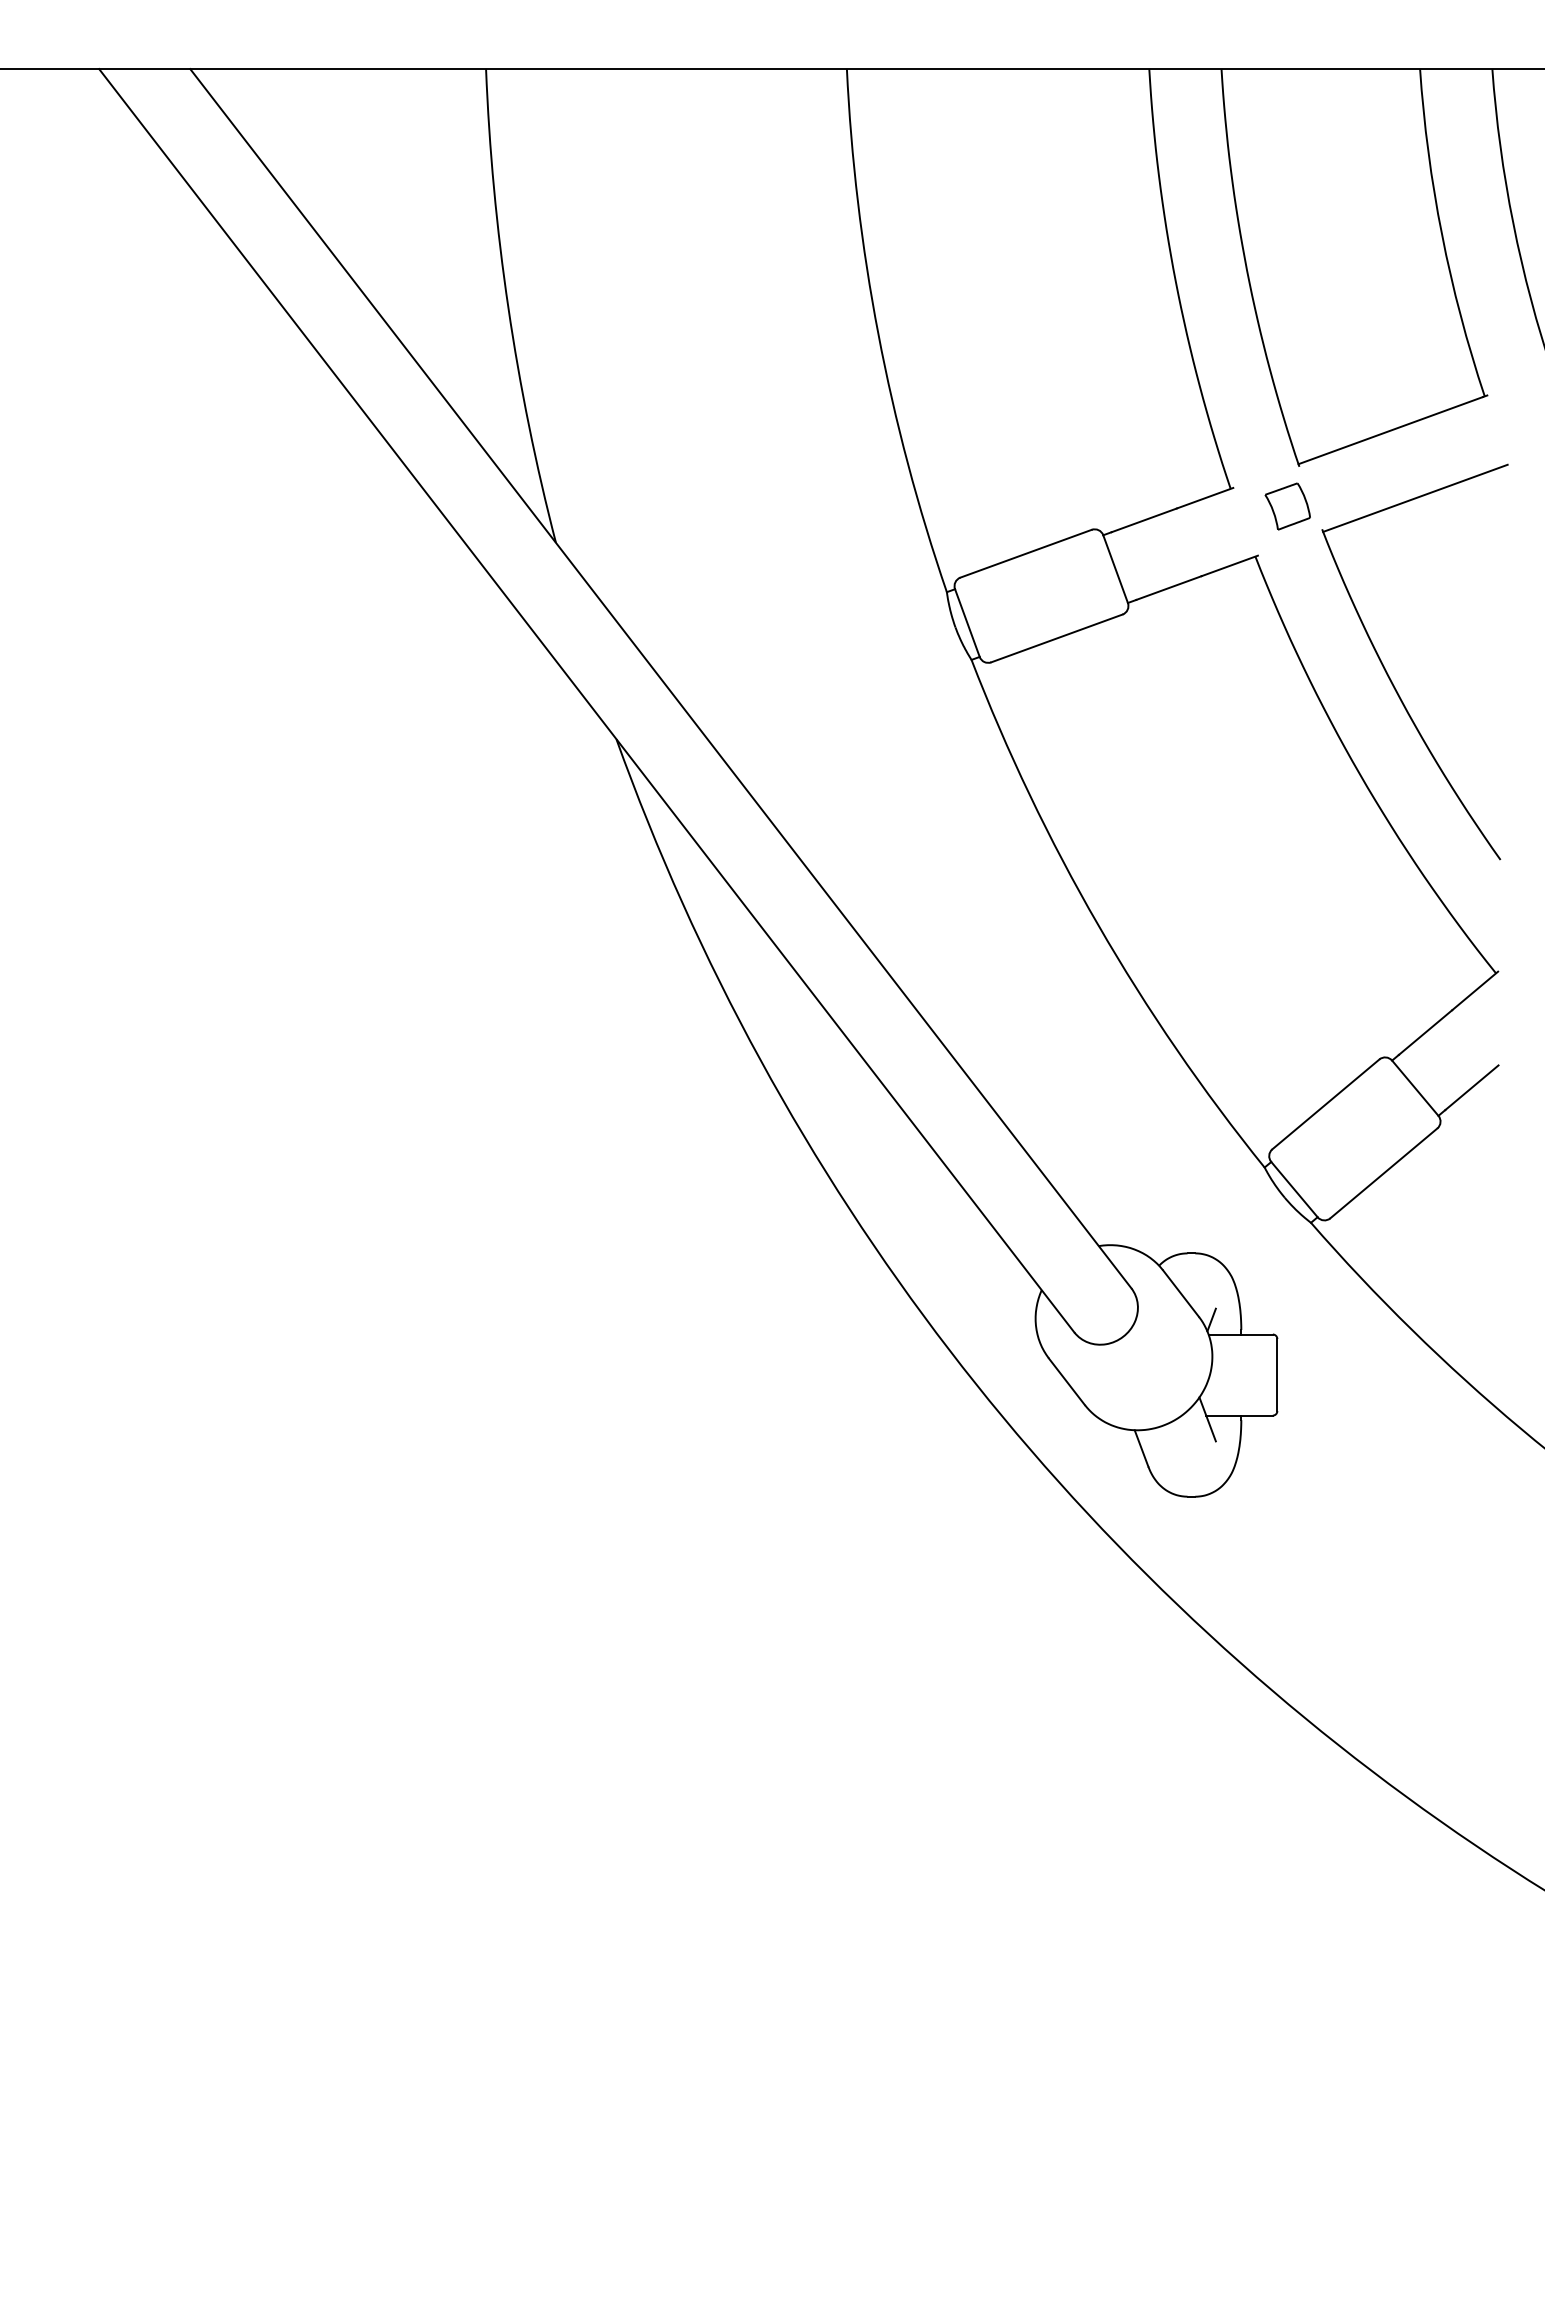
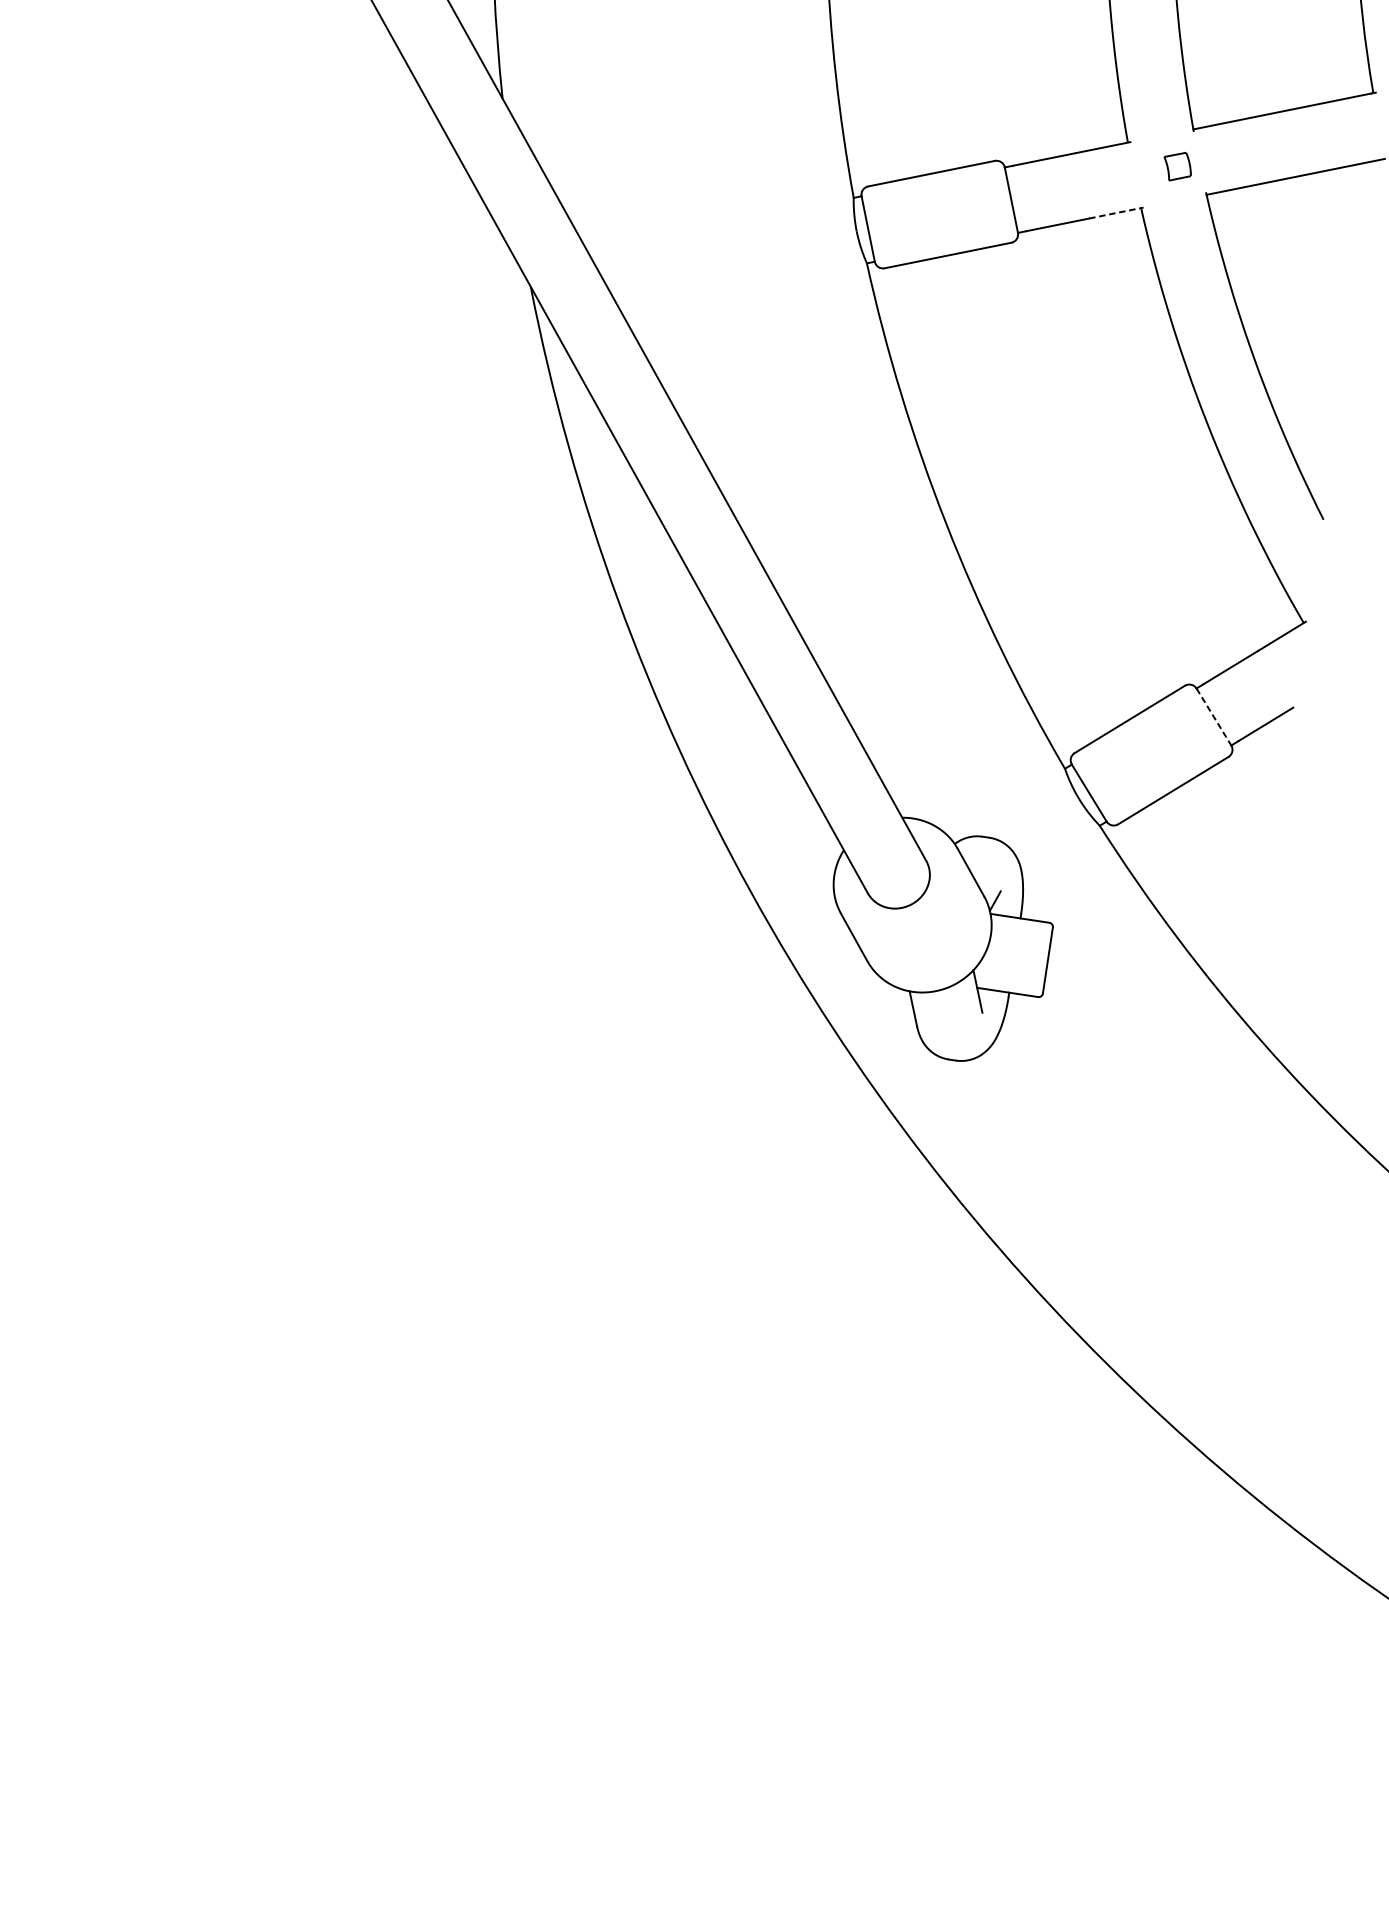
part: (1287, 506) -> (1177, 166), size x0.7
line: (1229, 565) -> (1116, 212), solid -> dashed
line: (1415, 1088) -> (1214, 717), solid -> dashed

